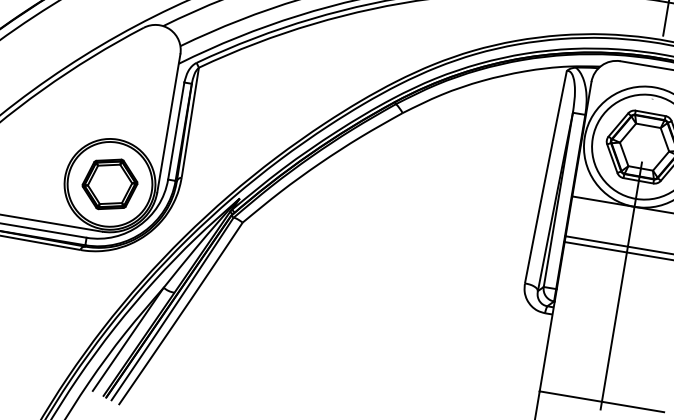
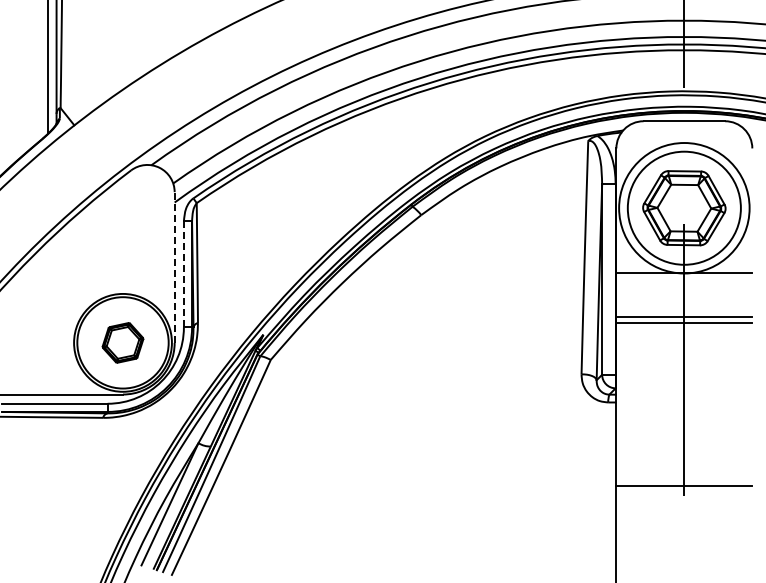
line: (168, 123) -> (174, 267), solid -> dashed
line: (176, 130) -> (183, 273), solid -> dashed
part: (109, 183) -> (122, 342), size x0.7

